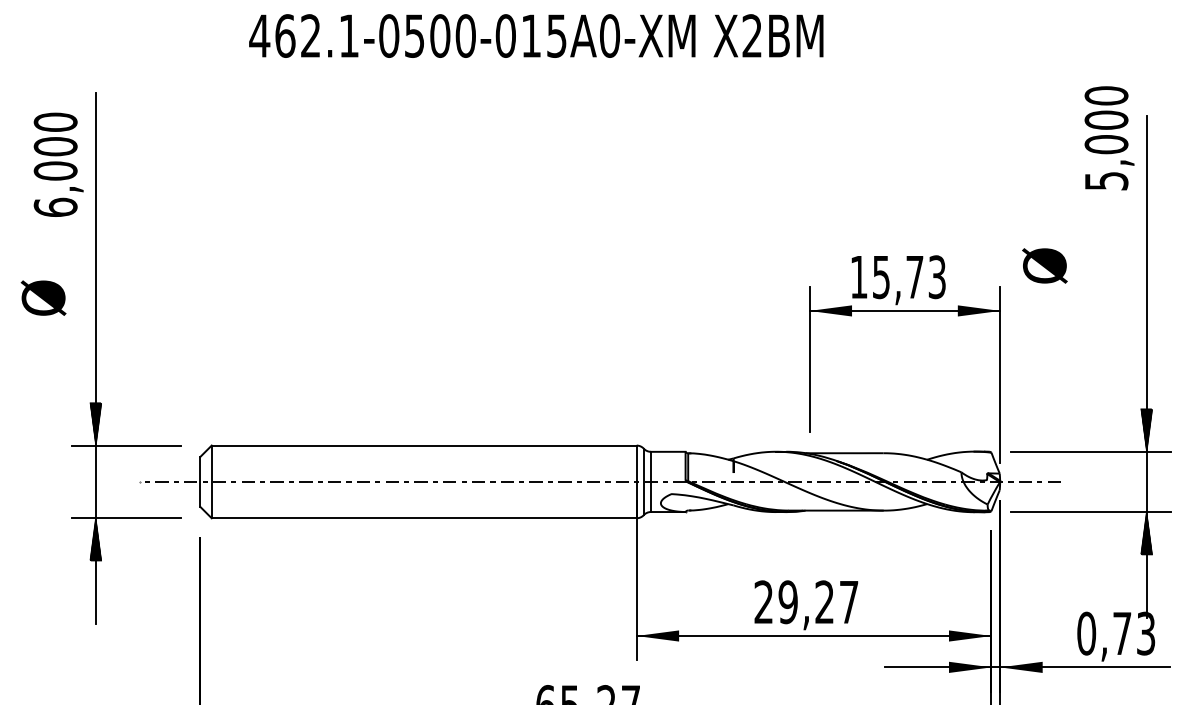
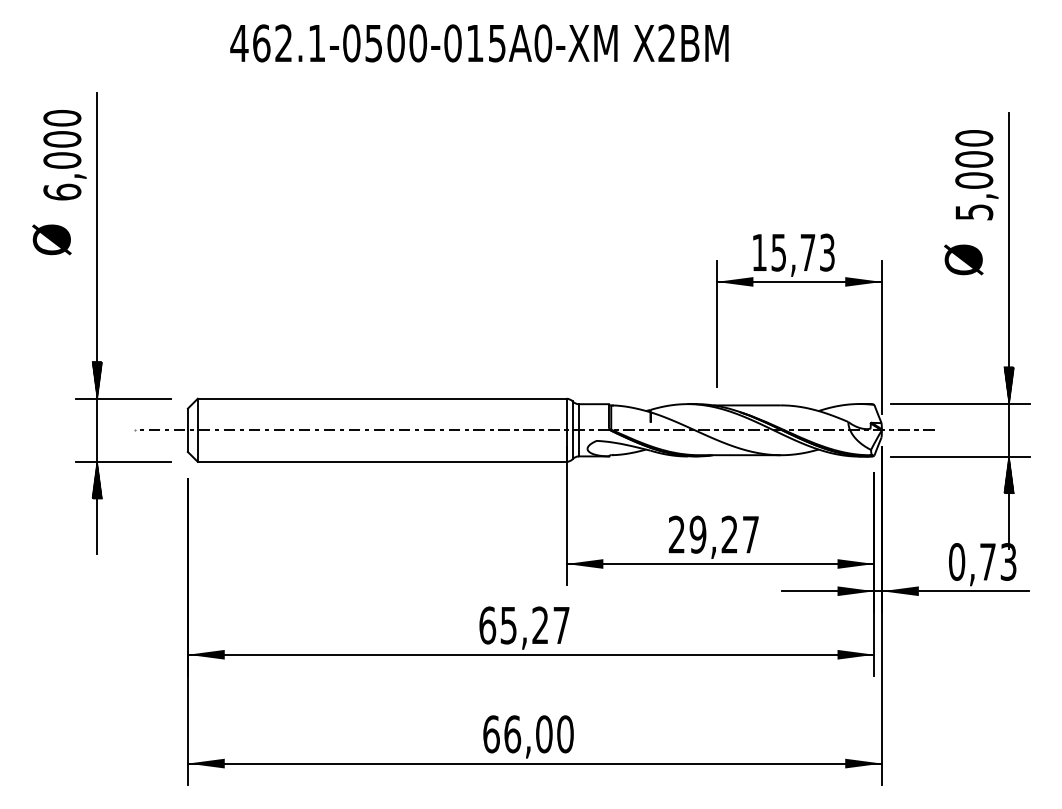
text: (1109, 138) -> (976, 175), moved
text: (1044, 265) -> (963, 259), moved
text: (43, 297) -> (51, 239), moved

